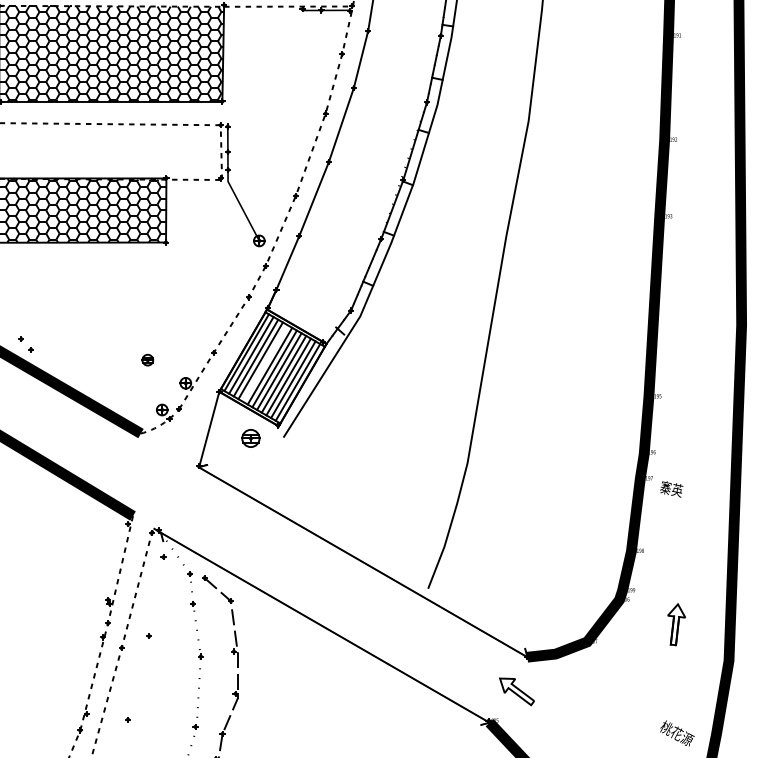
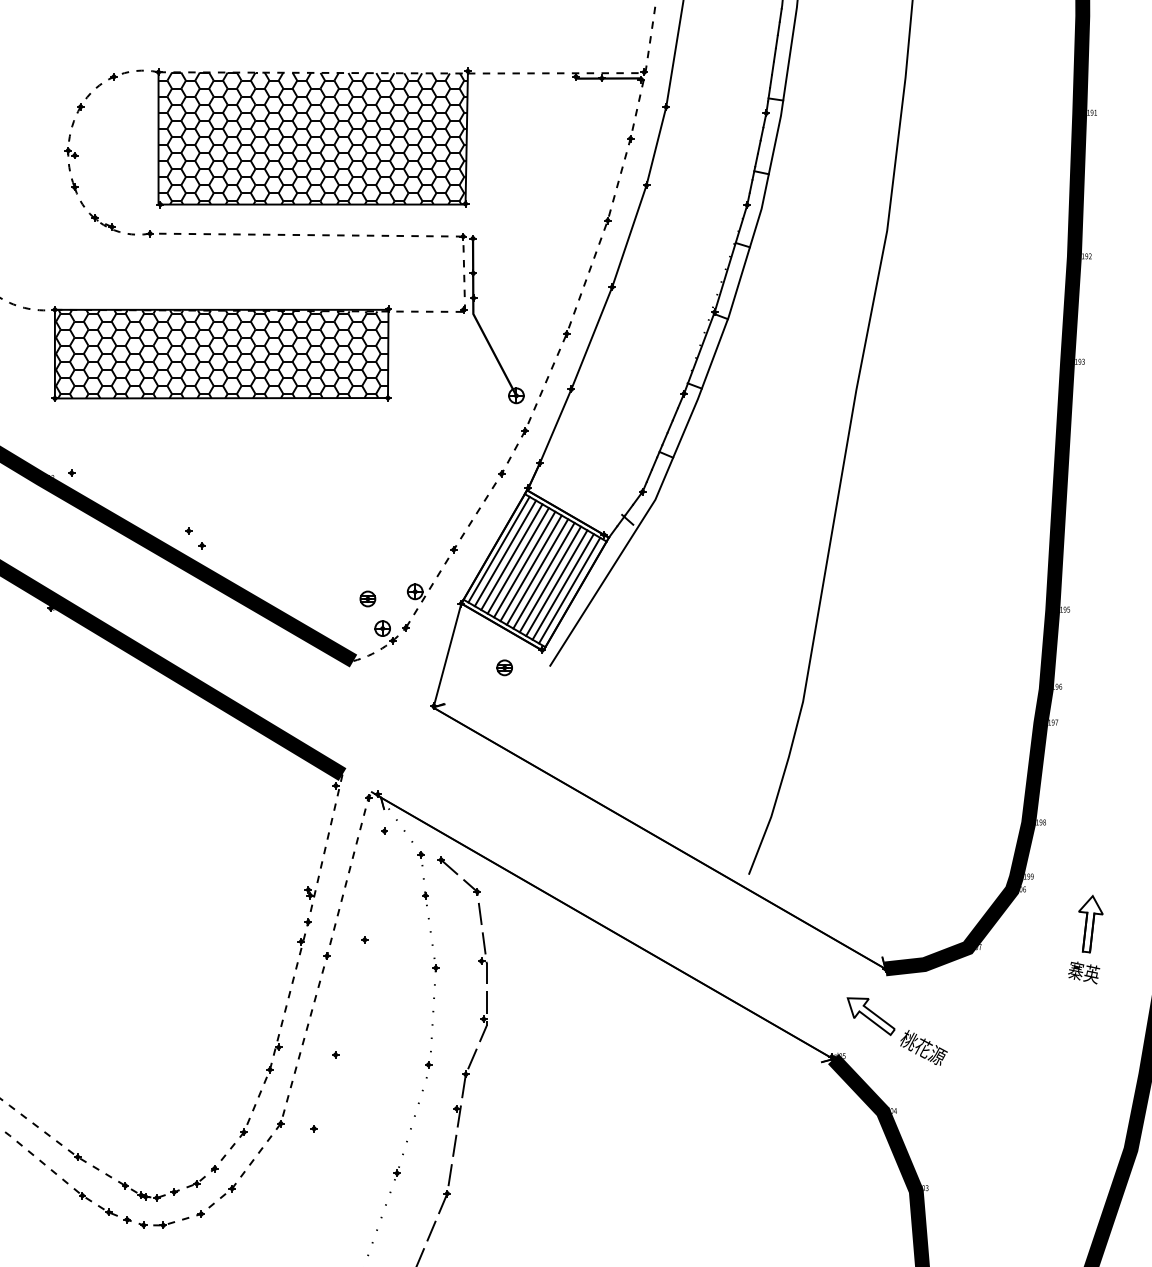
part: (147, 359) -> (367, 598), moved
line: (265, 363) -> (524, 564), added
part: (250, 438) -> (504, 667), size x0.62
text: (671, 489) -> (1084, 972), moved
text: (677, 733) -> (923, 1047), moved

